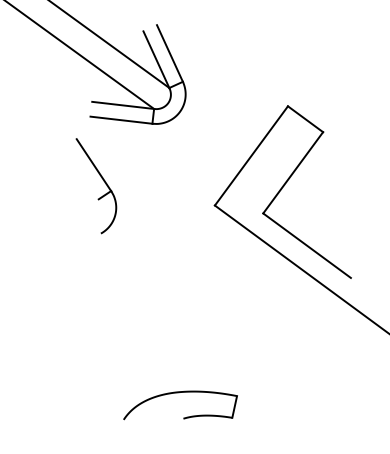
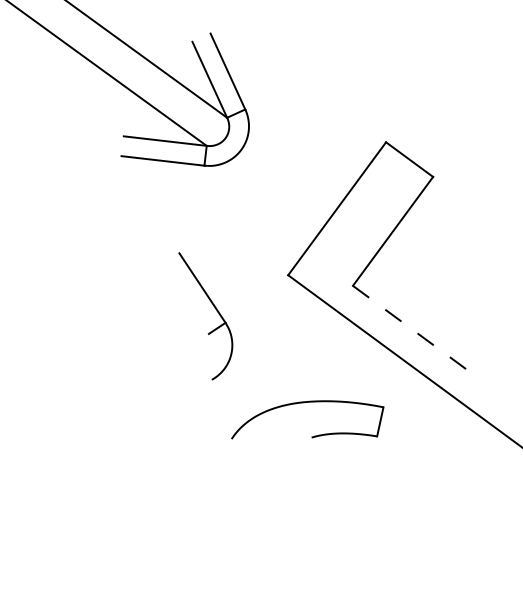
part: (103, 181) -> (215, 310), moved
line: (307, 246) -> (412, 330), solid -> dashed
part: (179, 393) -> (306, 403), moved

